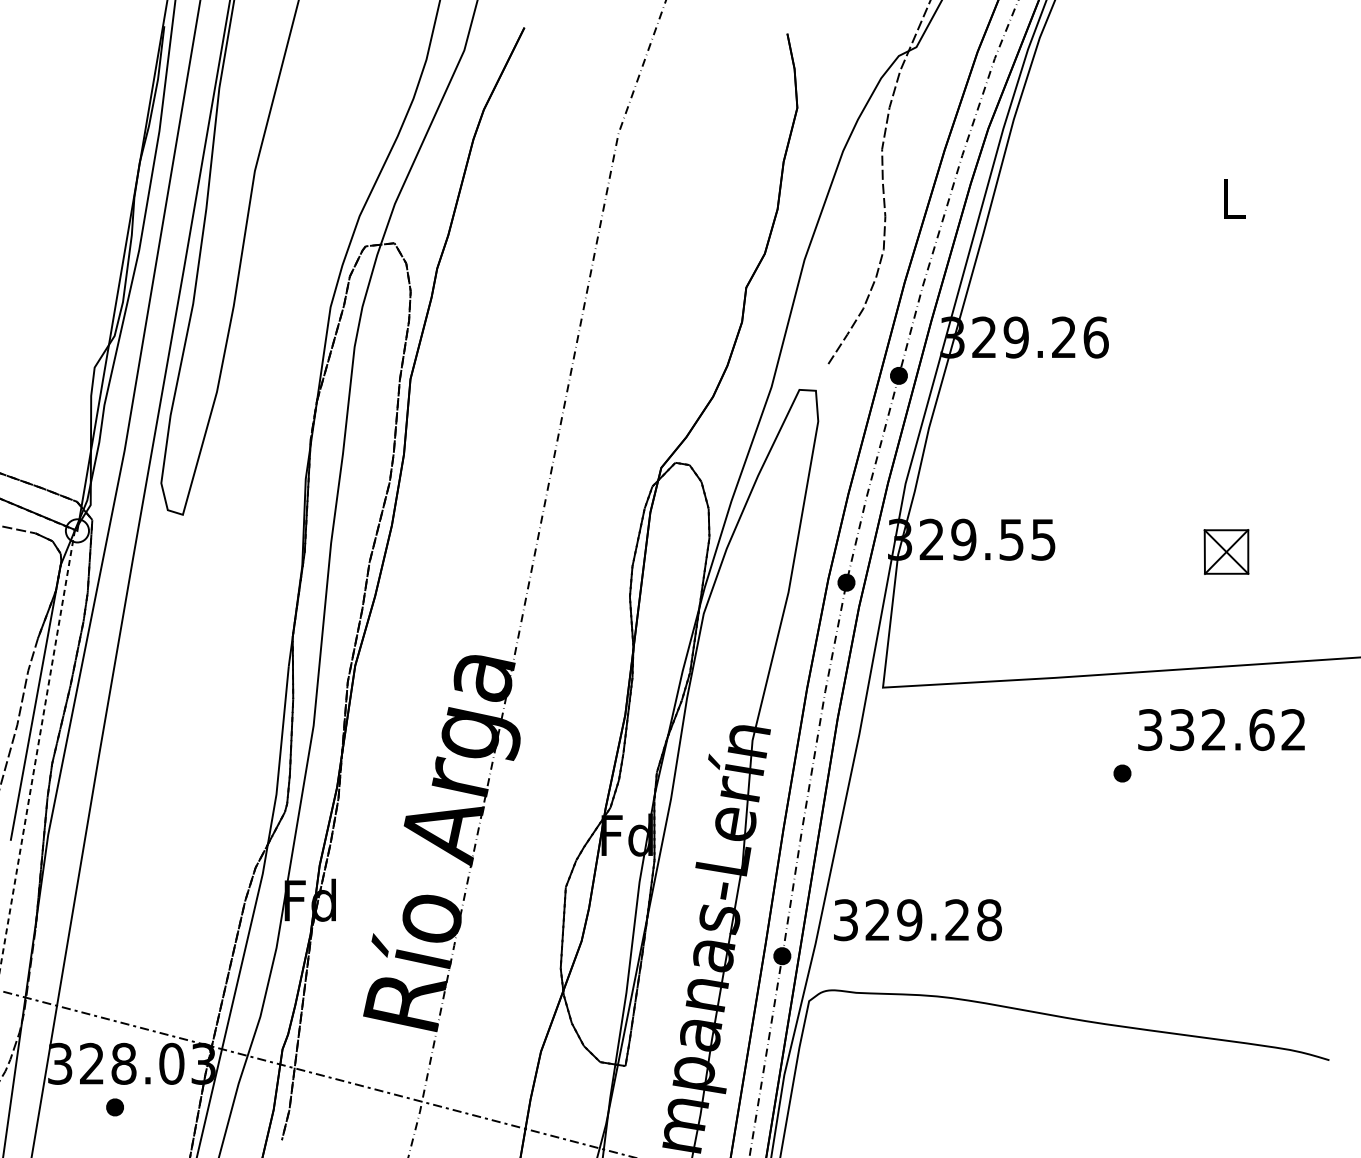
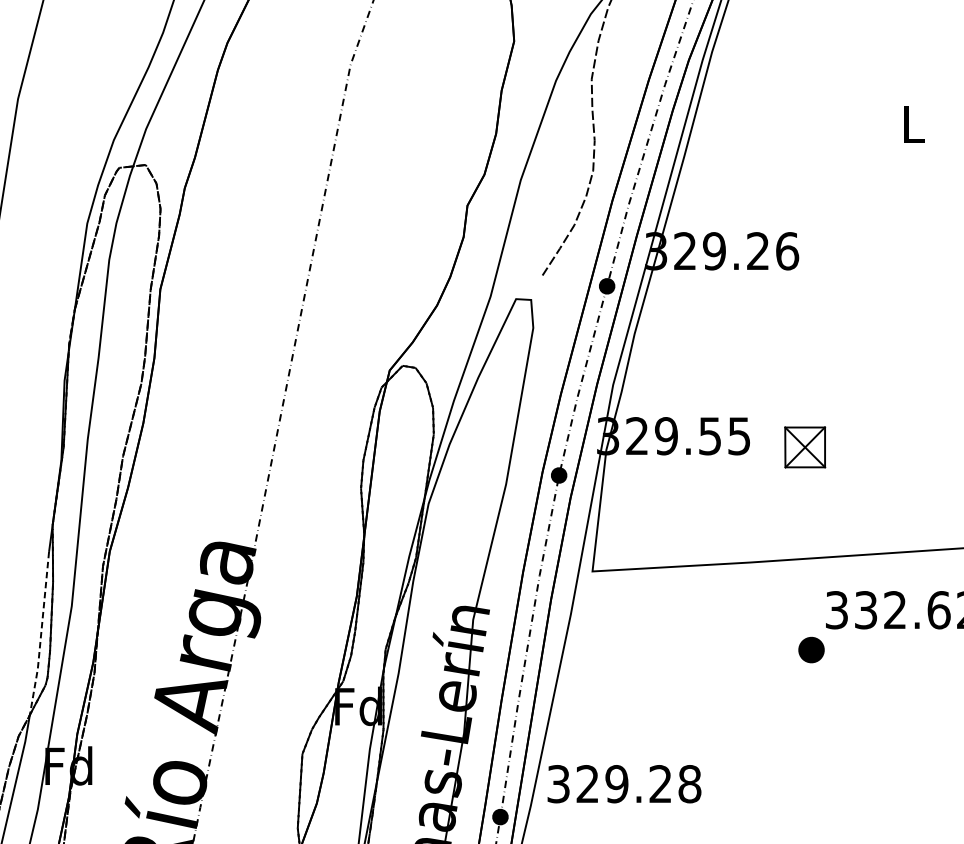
part: (1226, 551) -> (805, 446), moved
line: (280, 756) -> (41, 634), solid -> dashed
part: (1122, 773) -> (811, 649), size x1.6

